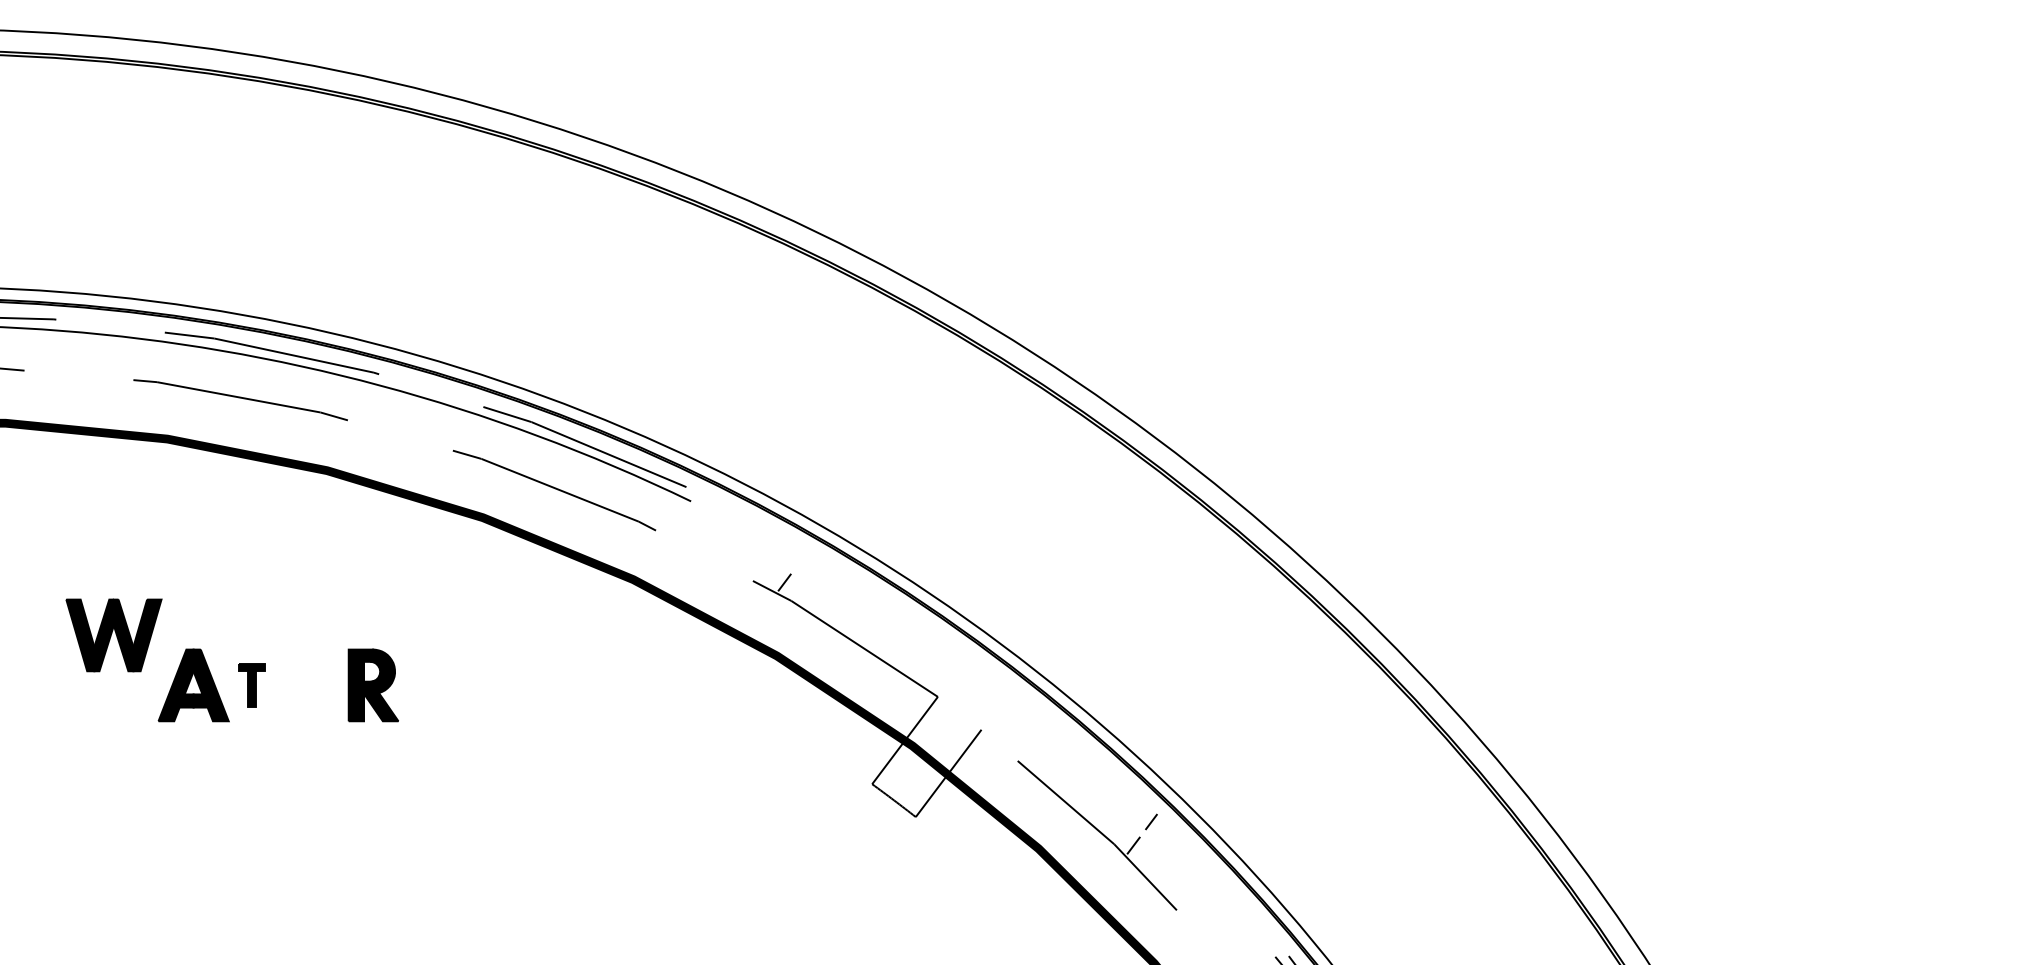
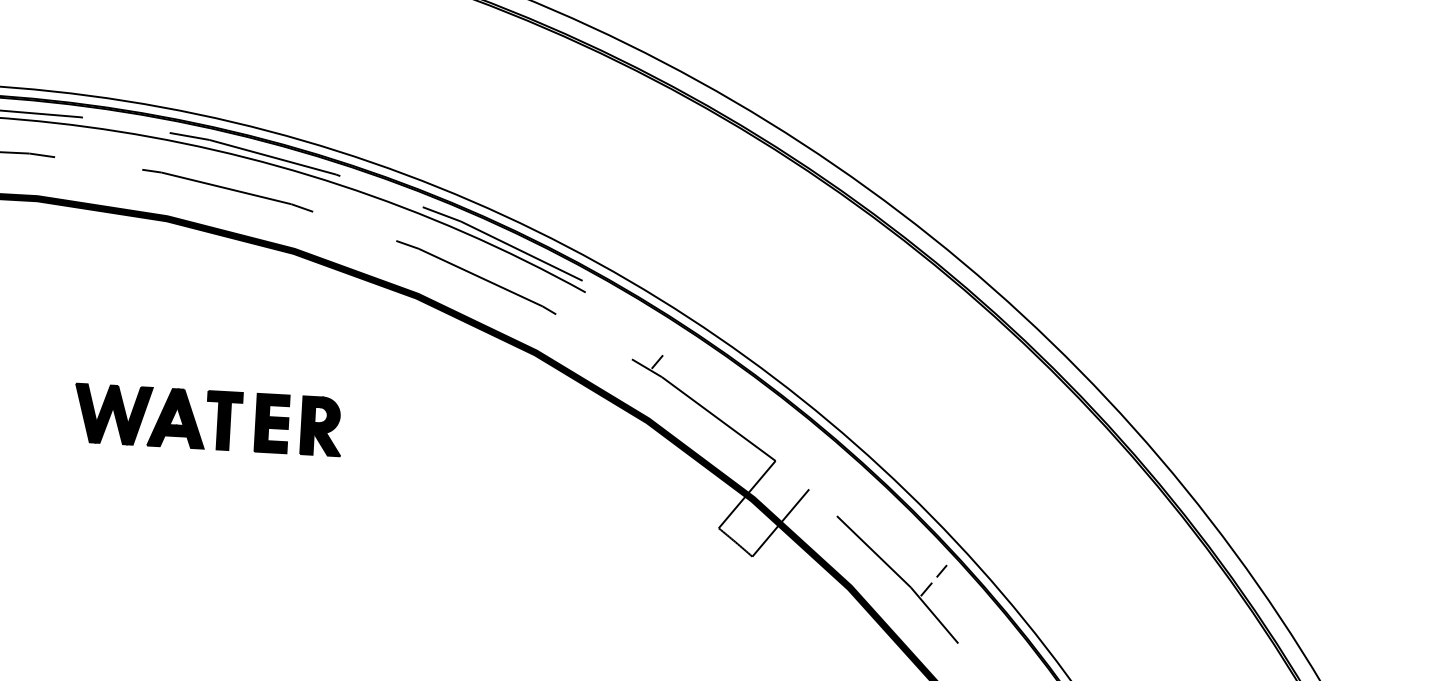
part: (113, 635) -> (112, 414), moved
part: (251, 685) -> (223, 420), size x1.67
part: (311, 685) -> (271, 423), added

